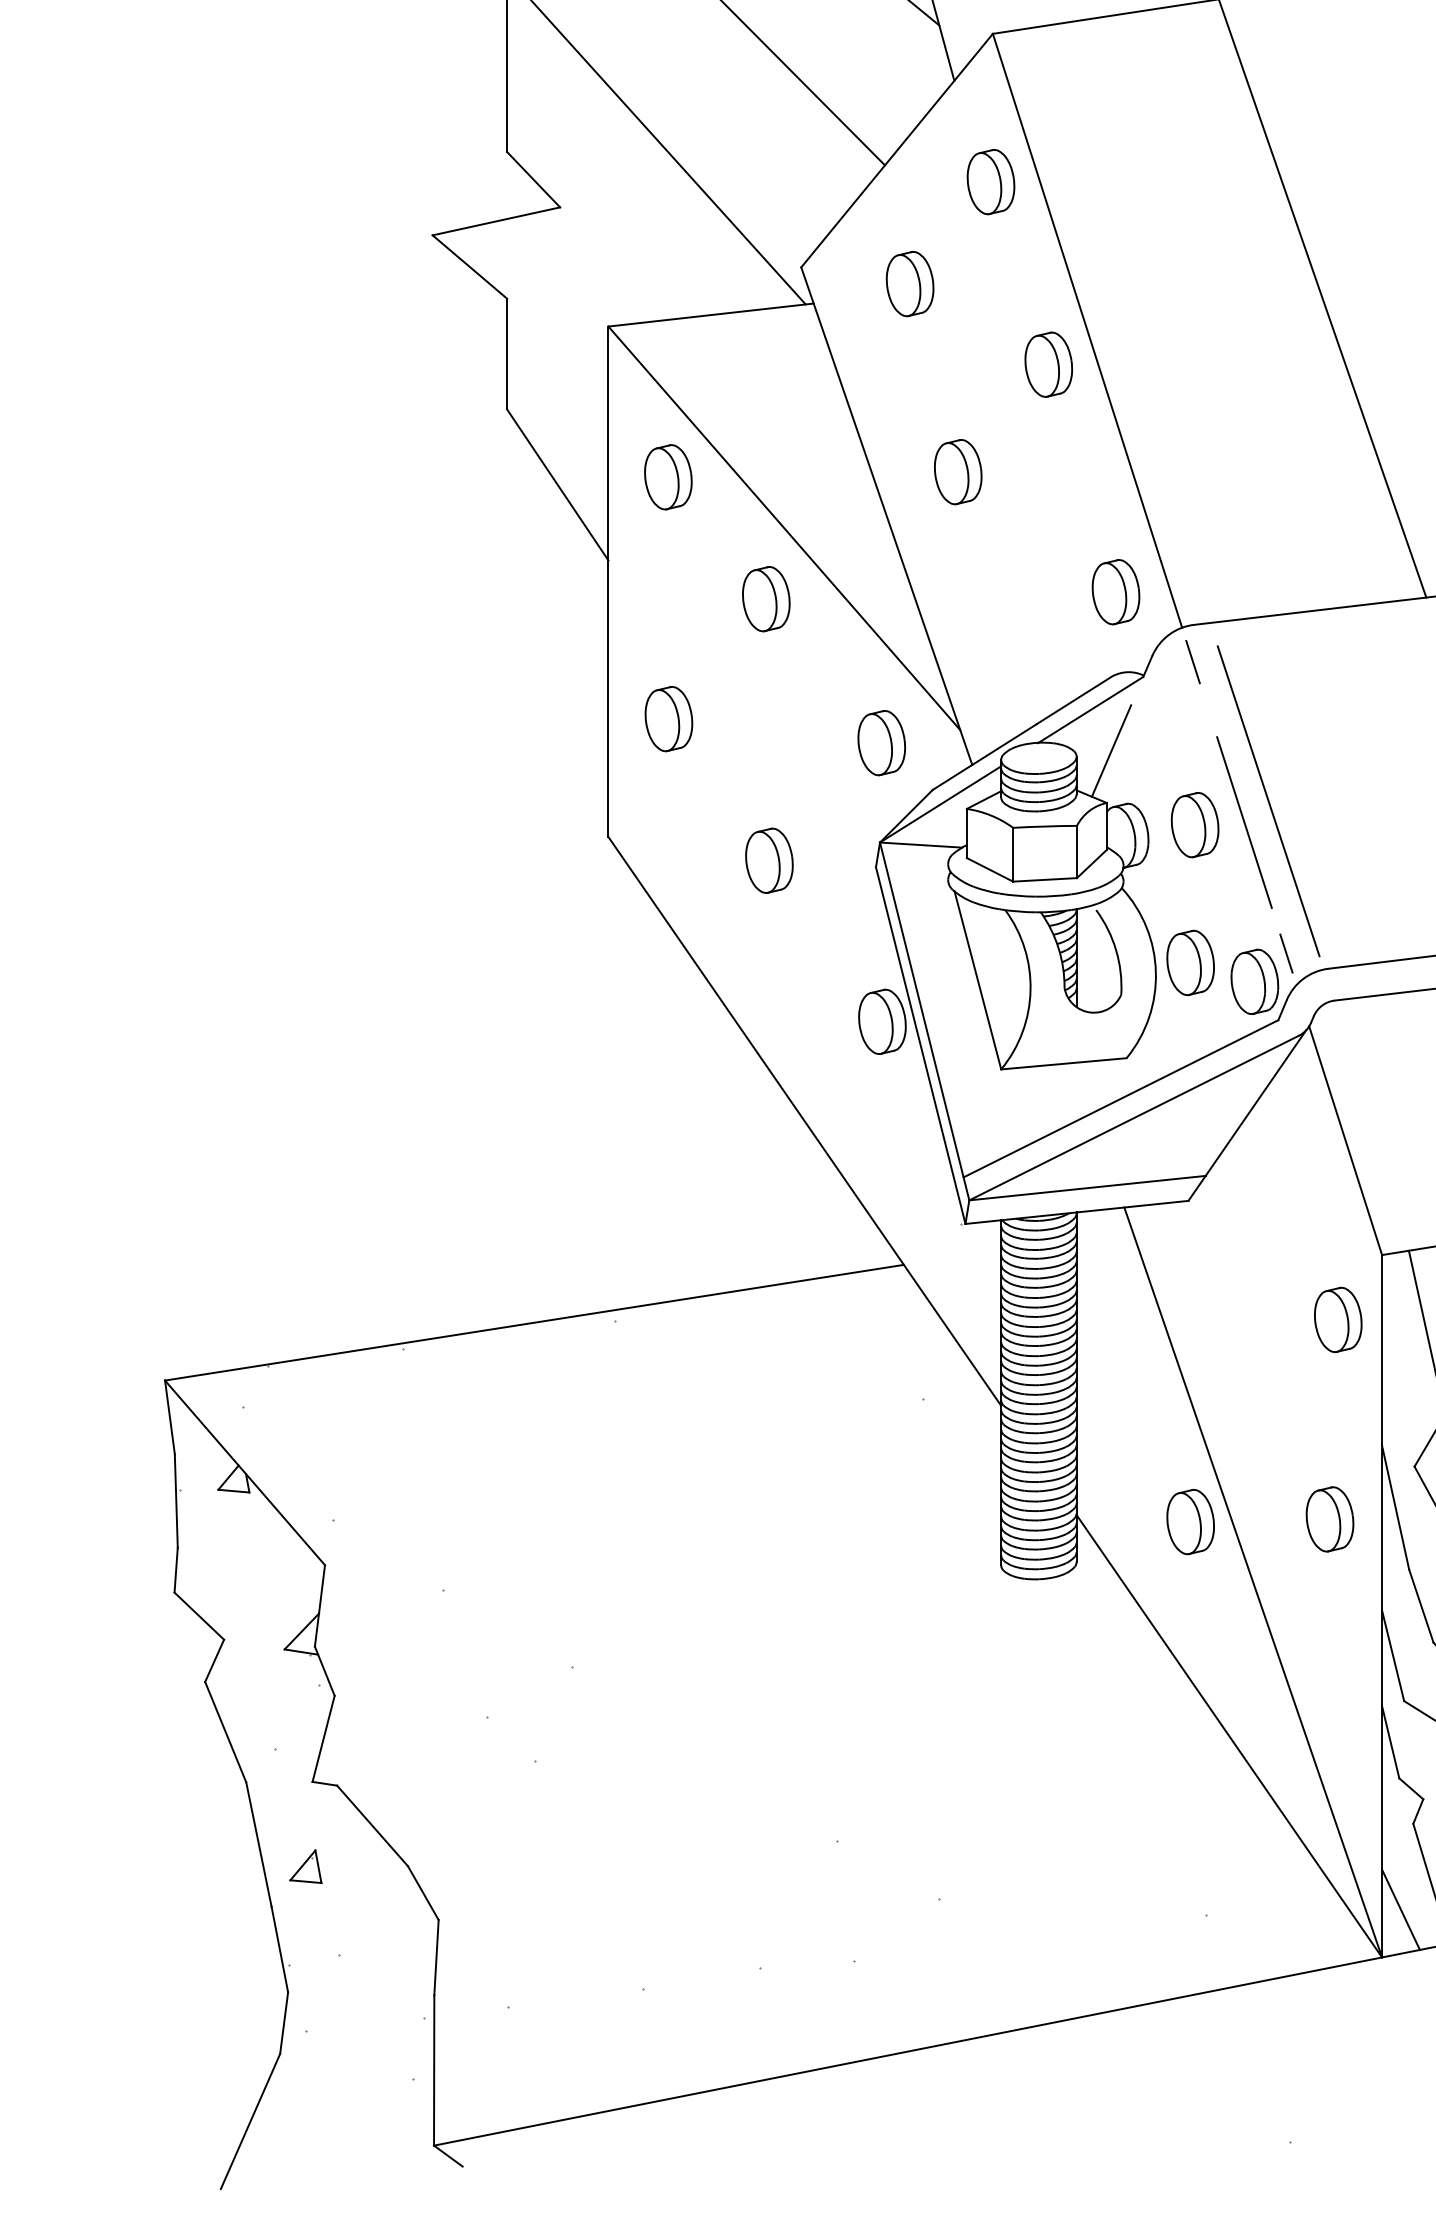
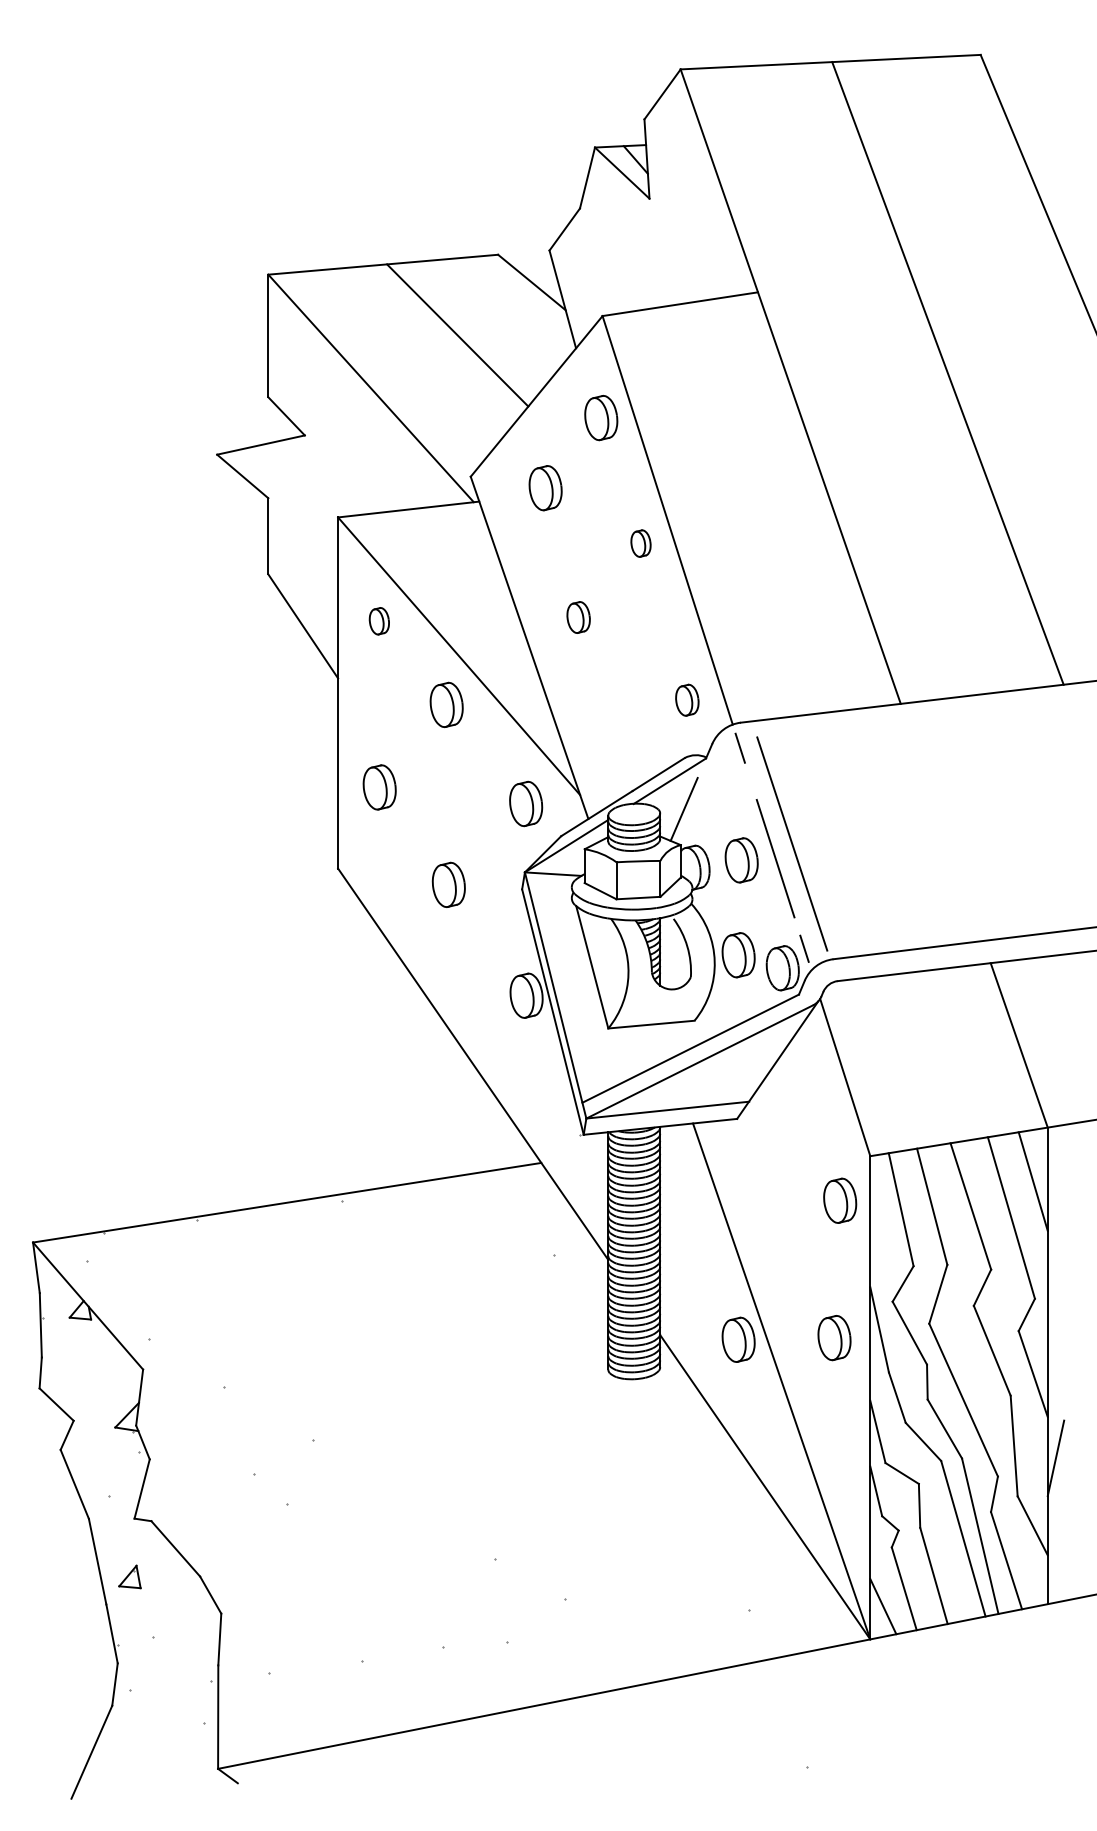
part: (1048, 364) -> (640, 543), size x0.6
part: (957, 472) -> (578, 617), size x0.7
part: (668, 477) -> (379, 621), size x0.6
part: (1116, 592) -> (687, 700), size x0.7

